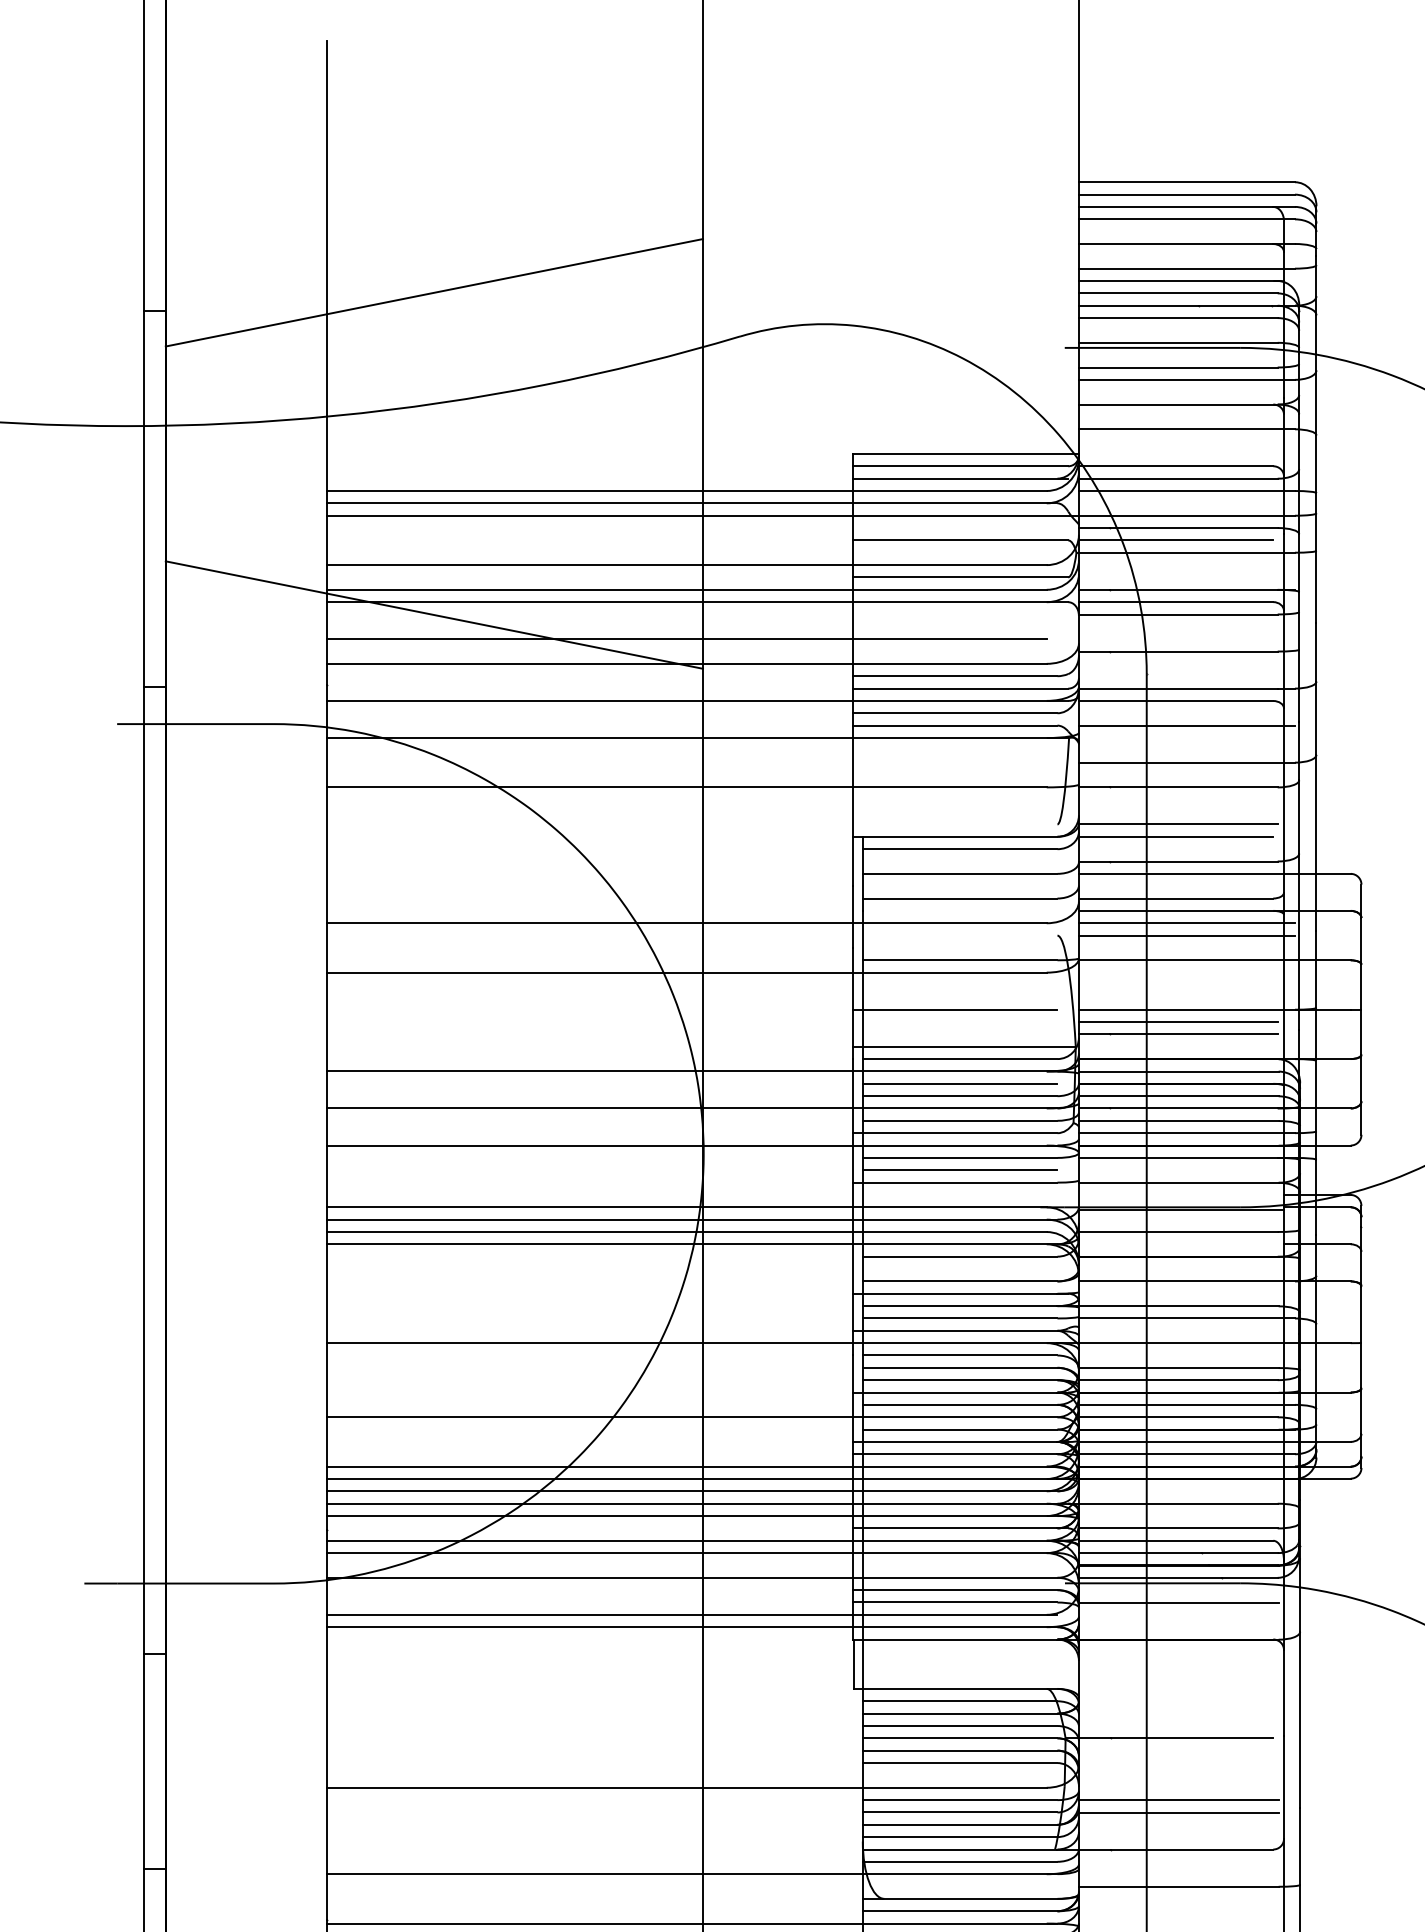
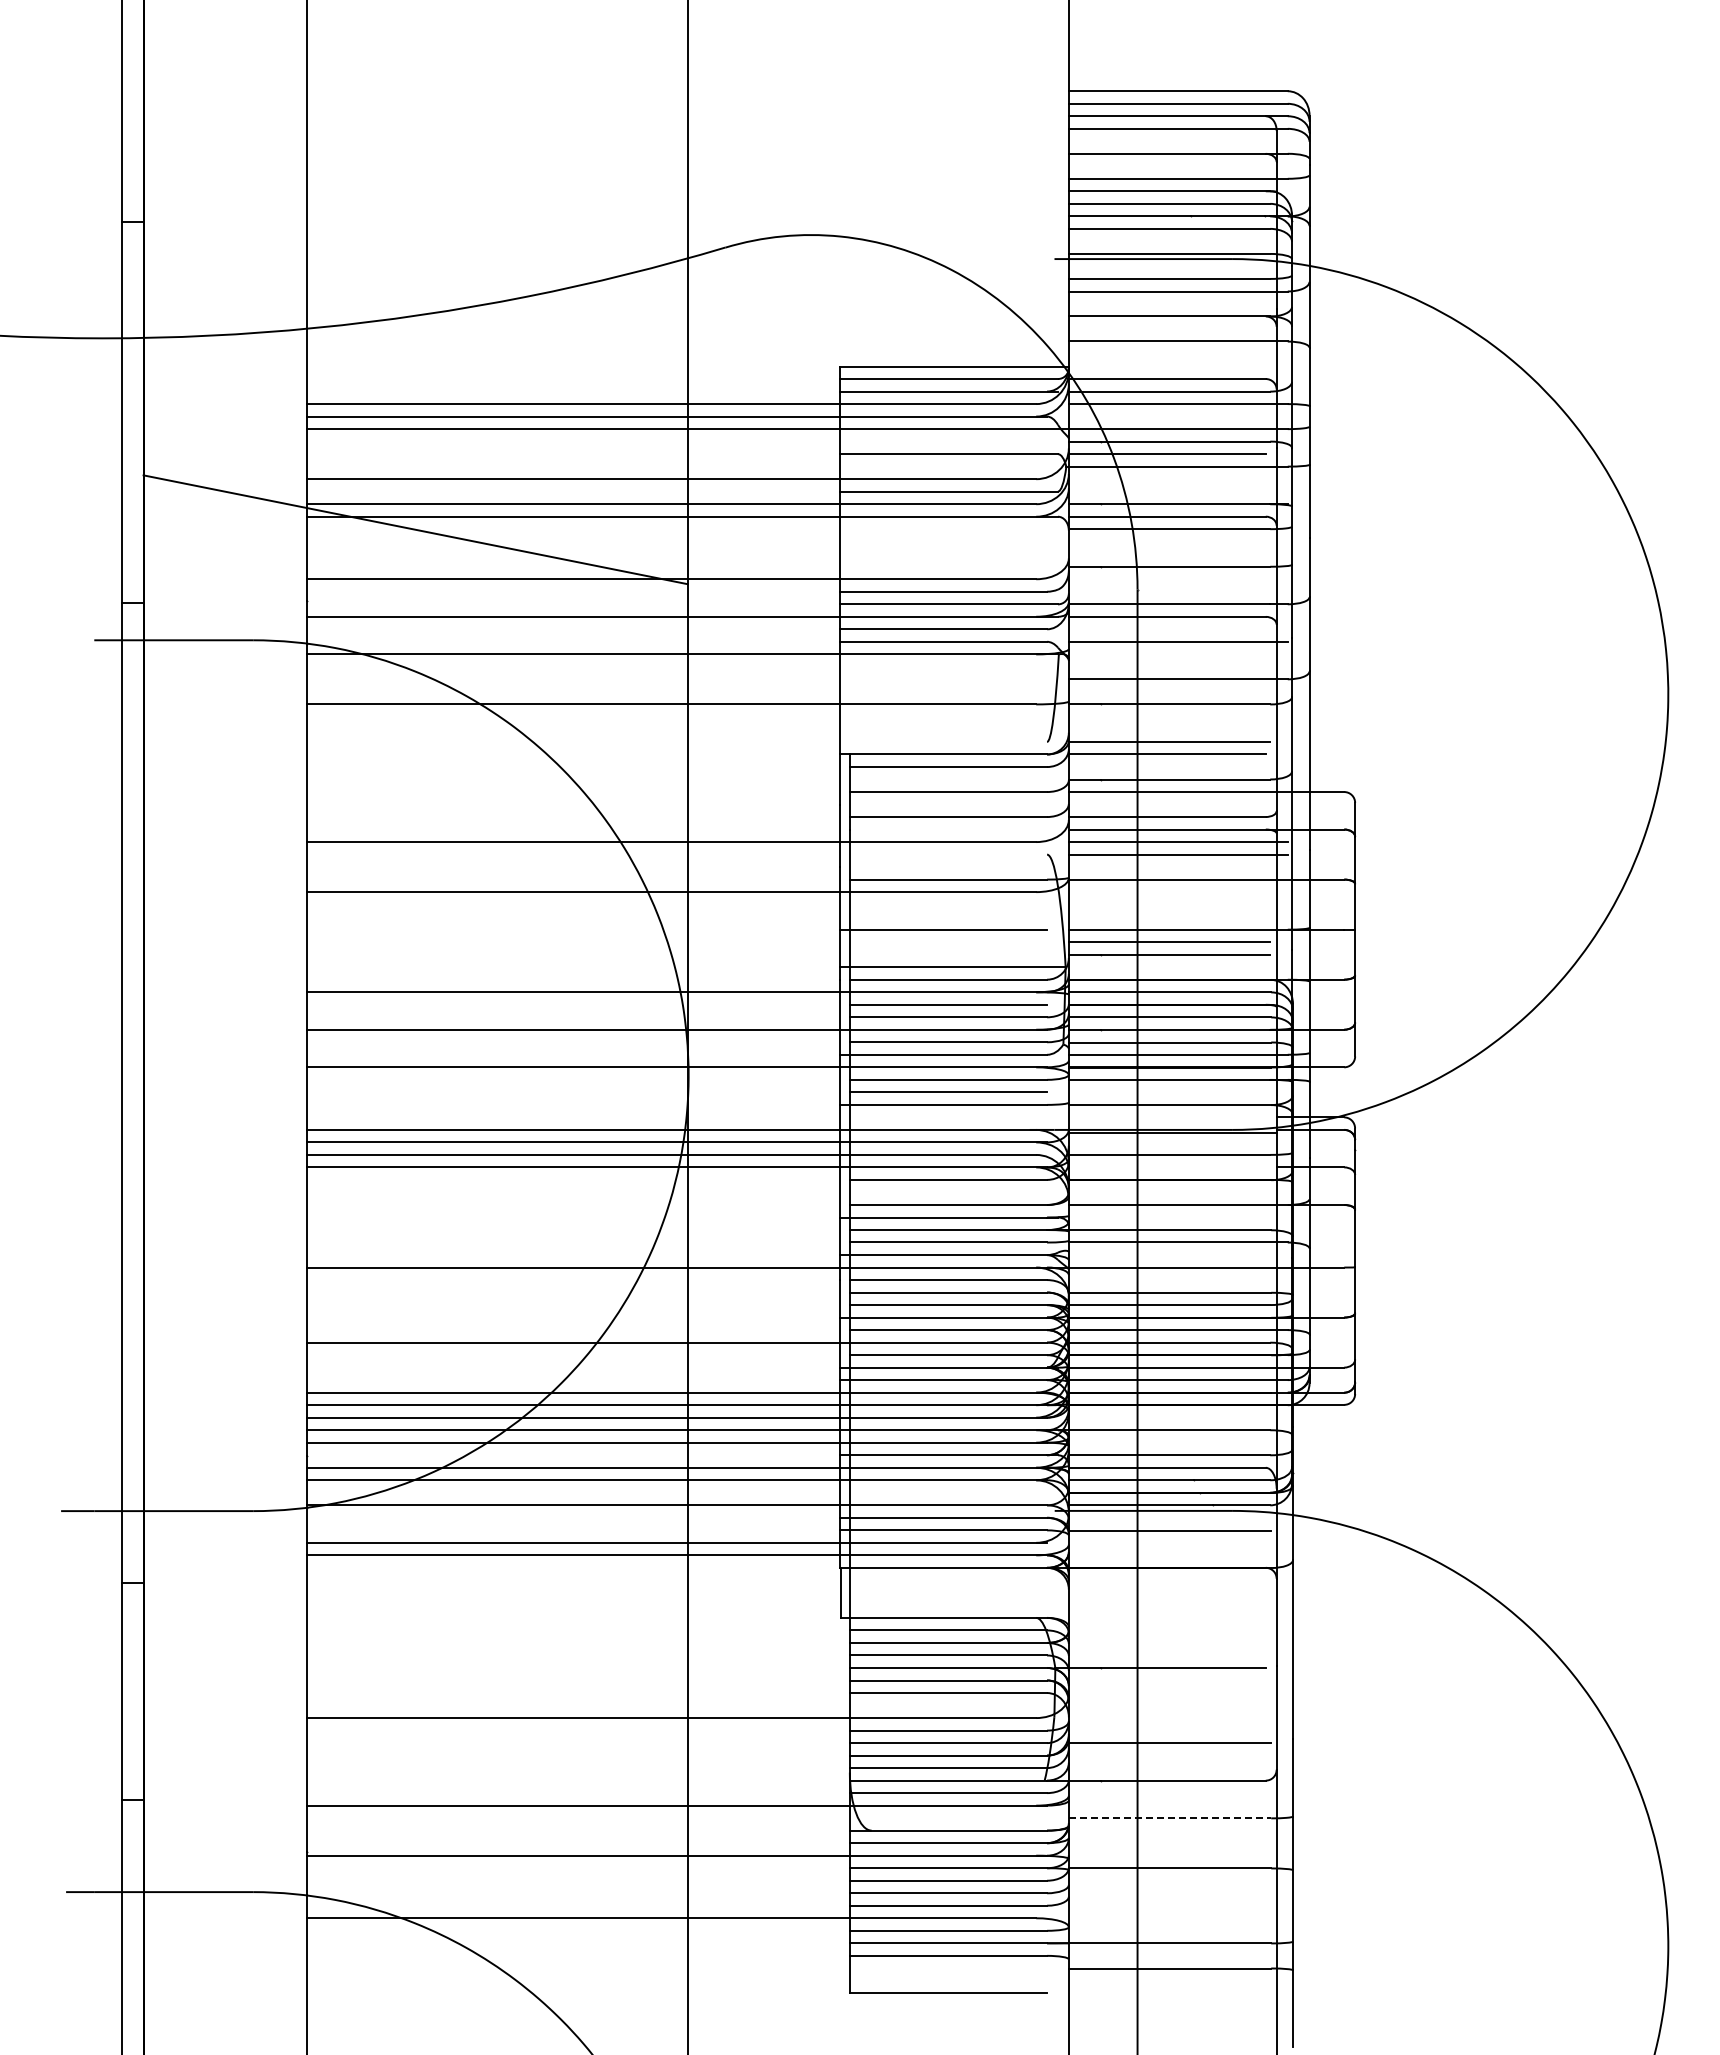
line: (434, 292) -> (415, 202), removed
line: (686, 639) -> (671, 554), removed
line: (1178, 1800) -> (1169, 1730), removed
line: (1179, 1886) -> (1170, 1818), solid -> dashed

